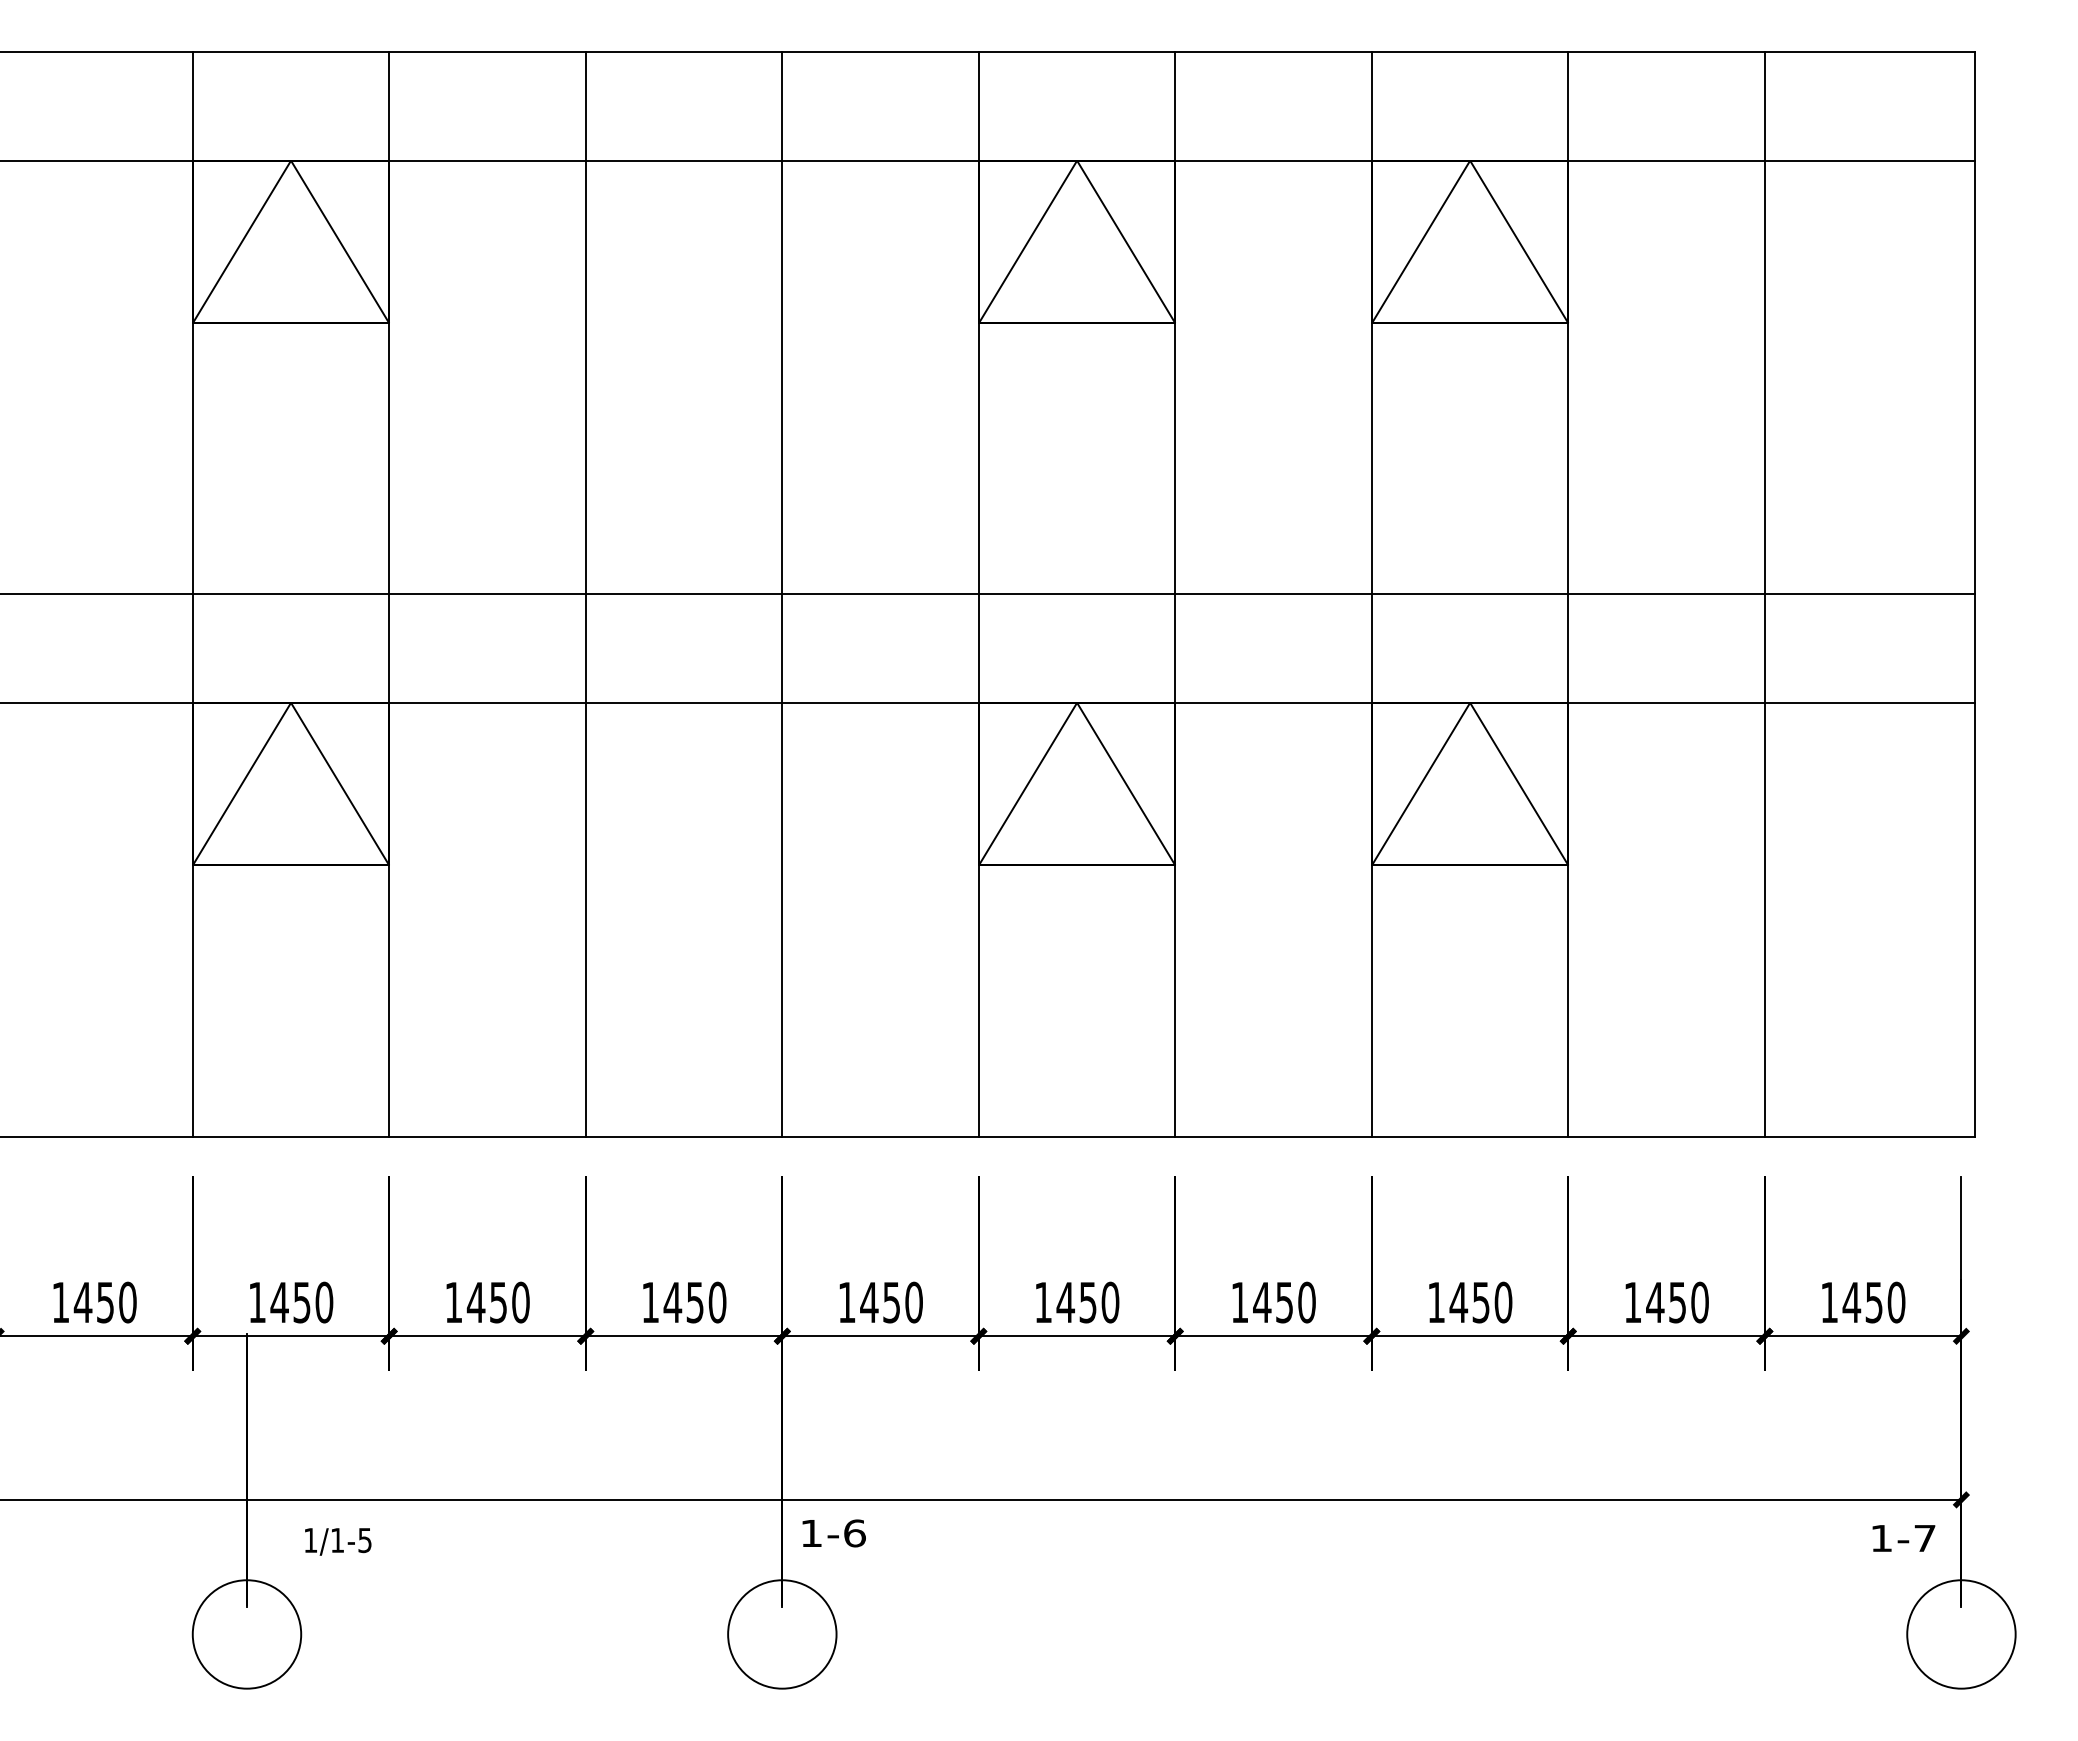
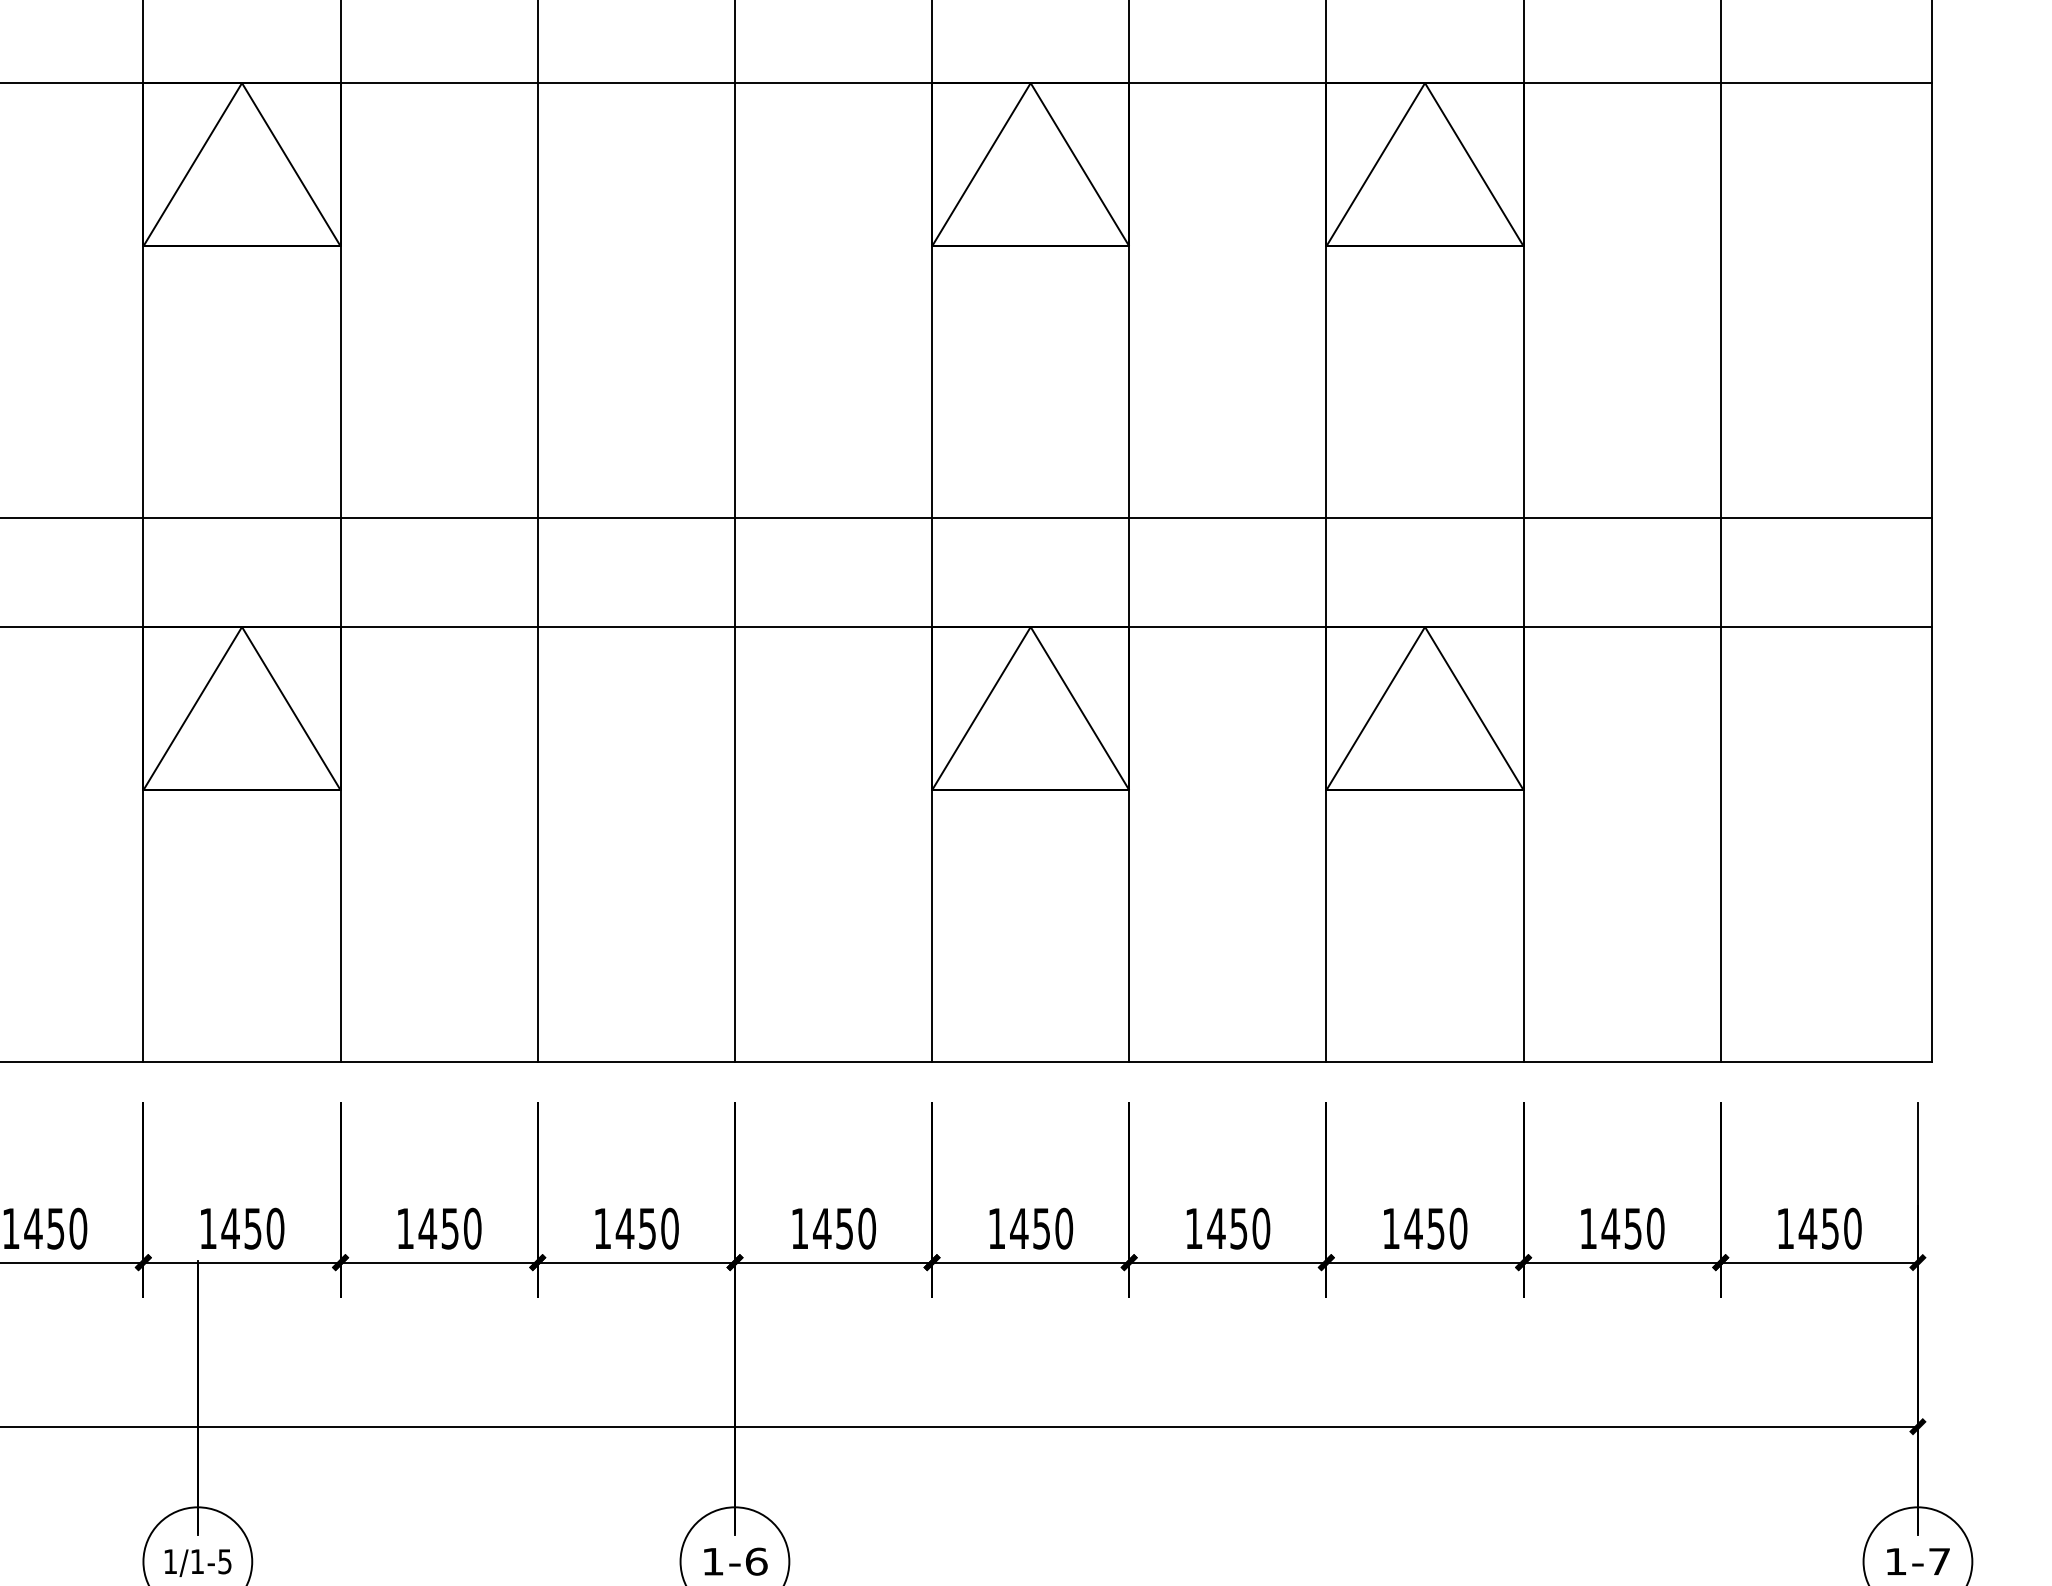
text: (833, 1533) -> (735, 1561), moved
text: (1903, 1538) -> (1918, 1561), moved
text: (338, 1541) -> (198, 1562), moved

